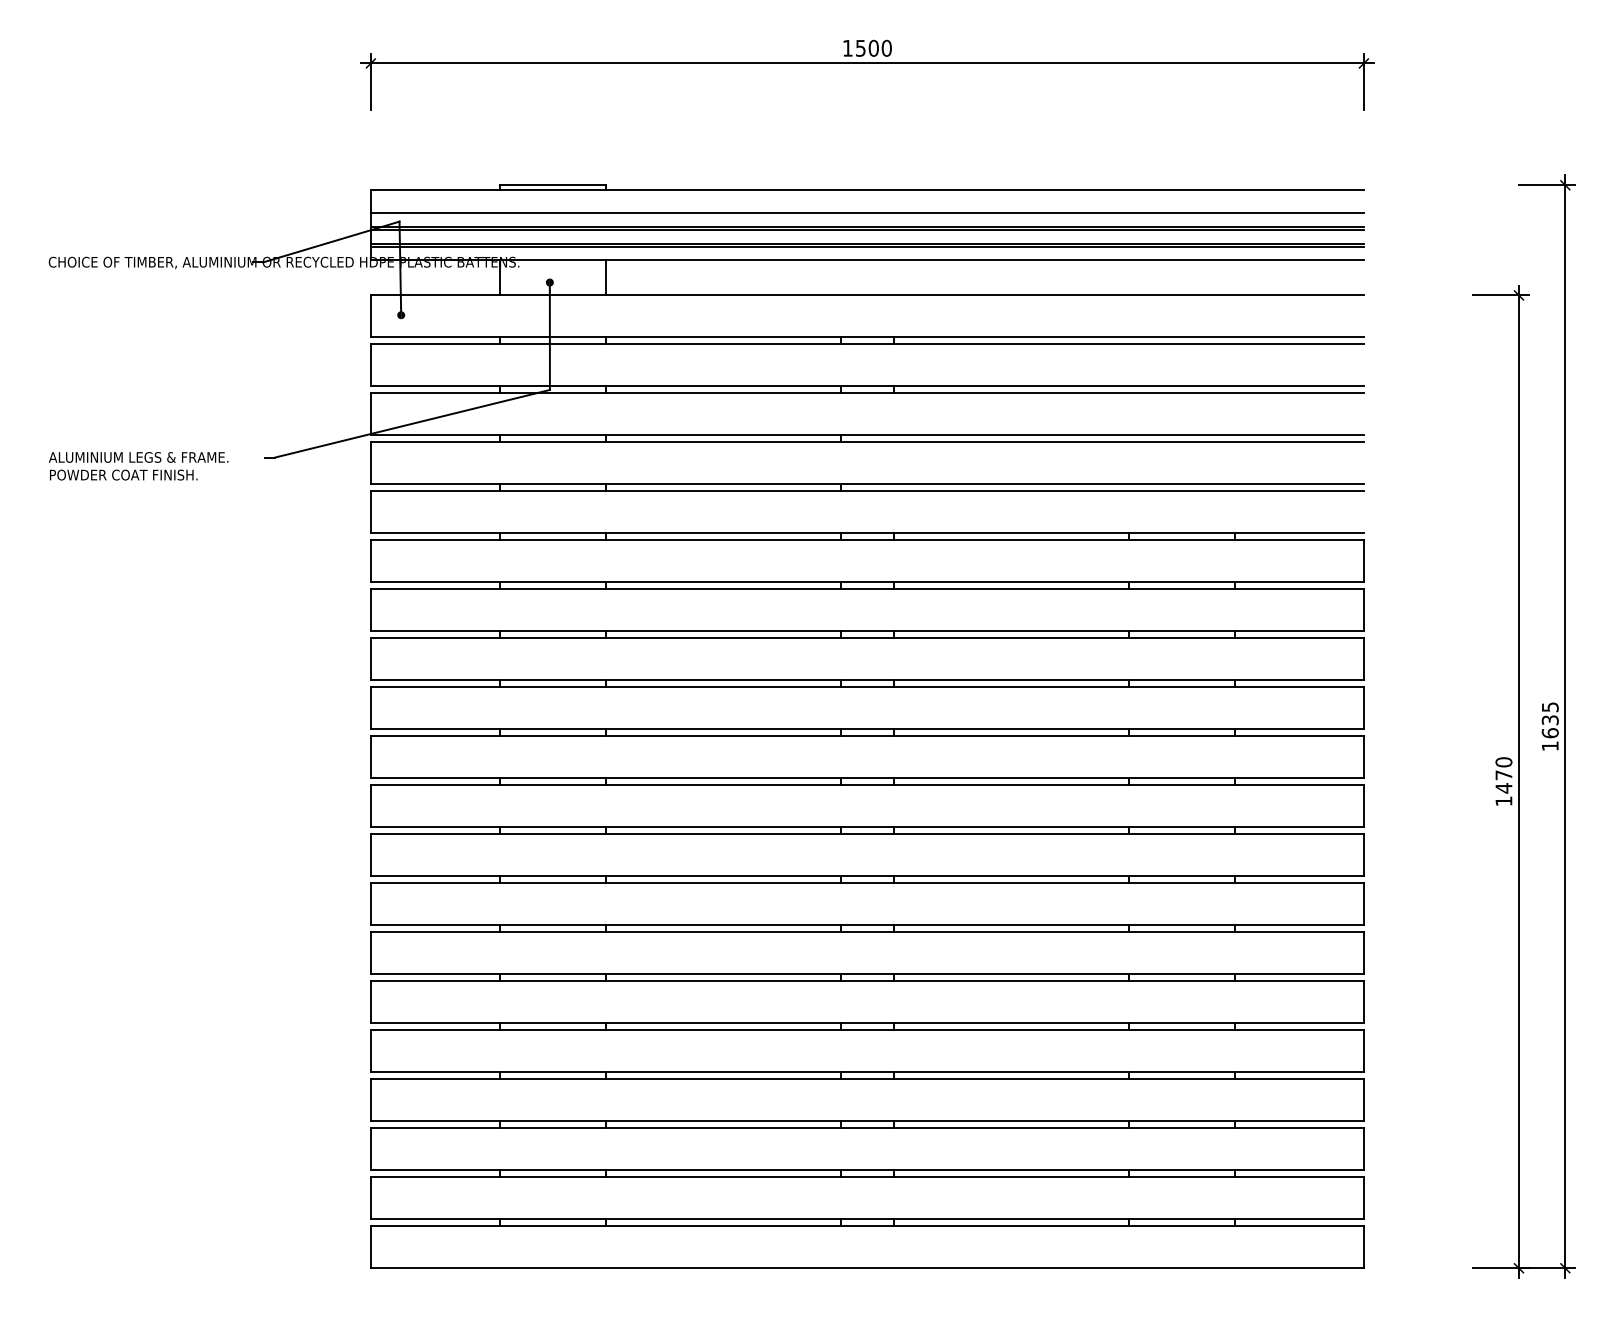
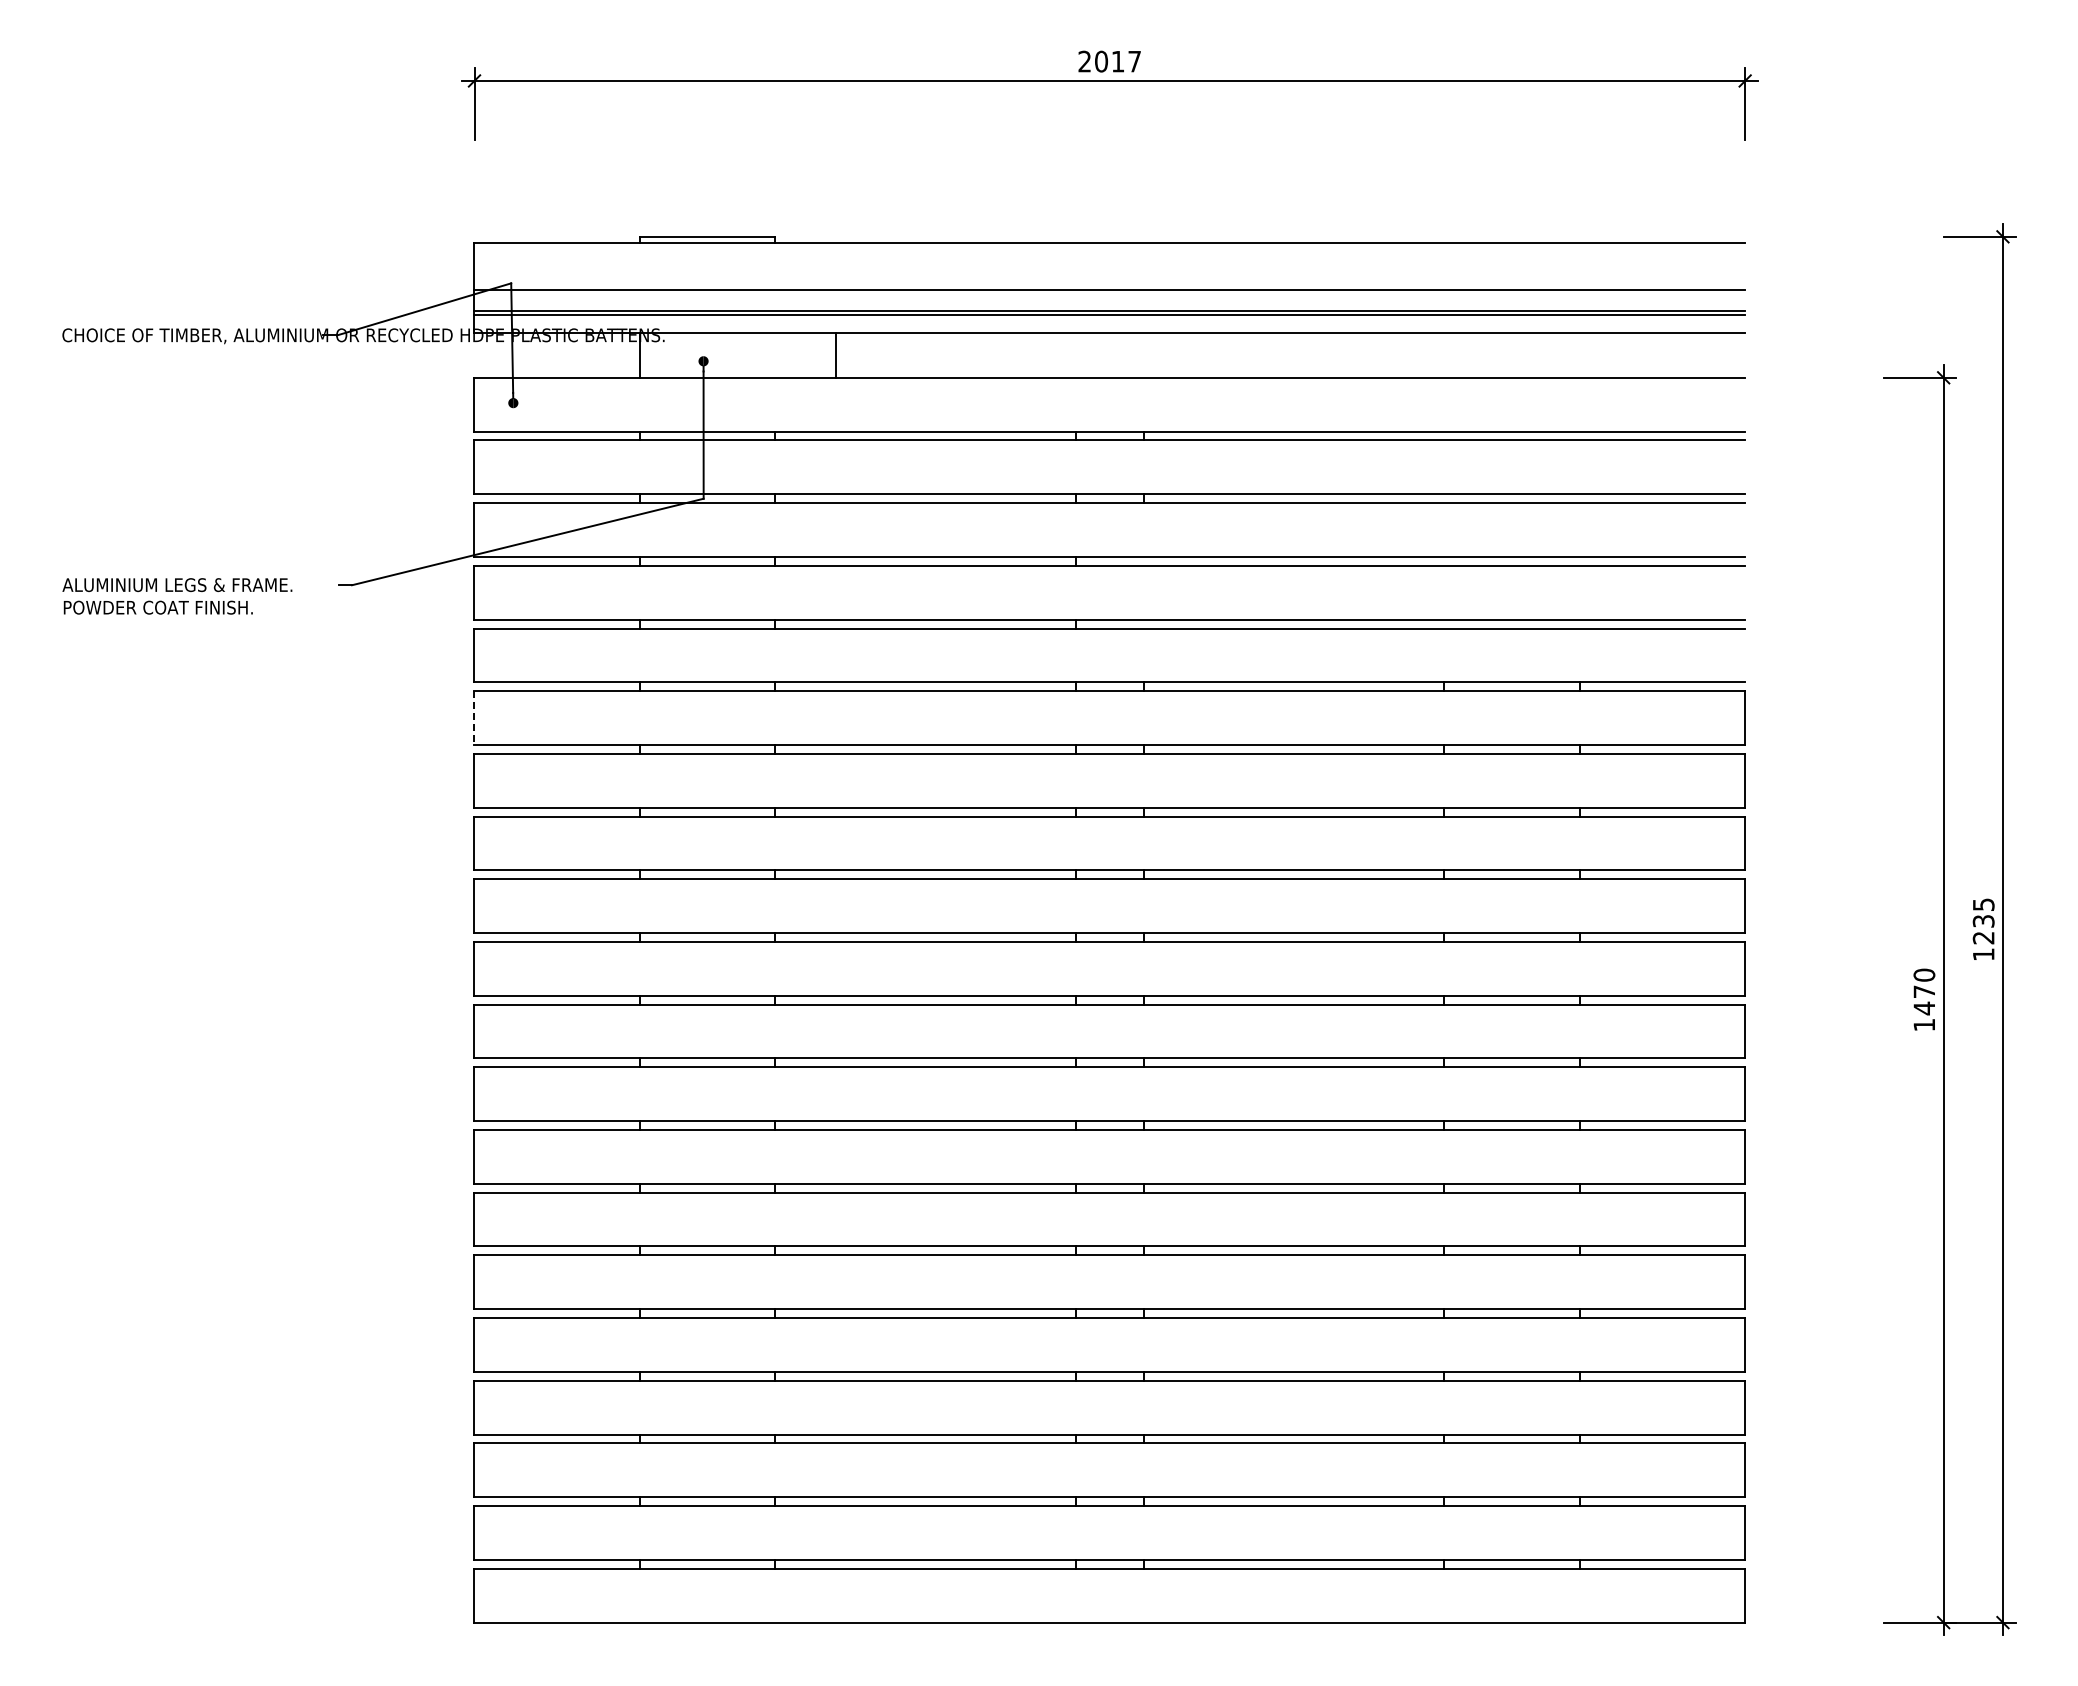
text: (867, 48) -> (1109, 61), 1500 -> 2017
line: (867, 213) -> (1109, 272), removed
line: (867, 229) -> (1109, 293), removed
line: (606, 277) -> (836, 354), moved
line: (370, 561) -> (474, 718), solid -> dashed
text: (1550, 732) -> (1983, 937), 1635 -> 1235

